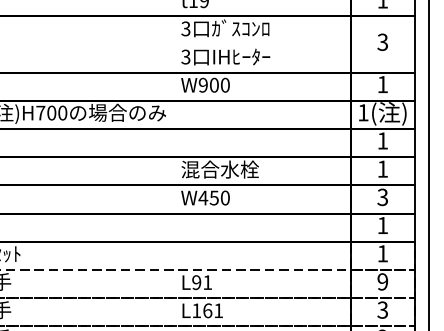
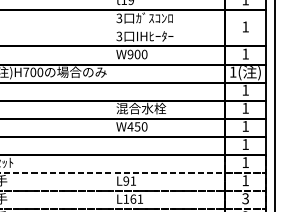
text: (382, 41) -> (245, 26), 3 -> 1
text: (382, 195) -> (245, 125), 3 -> 1
text: (382, 281) -> (245, 180), 9 -> 1

